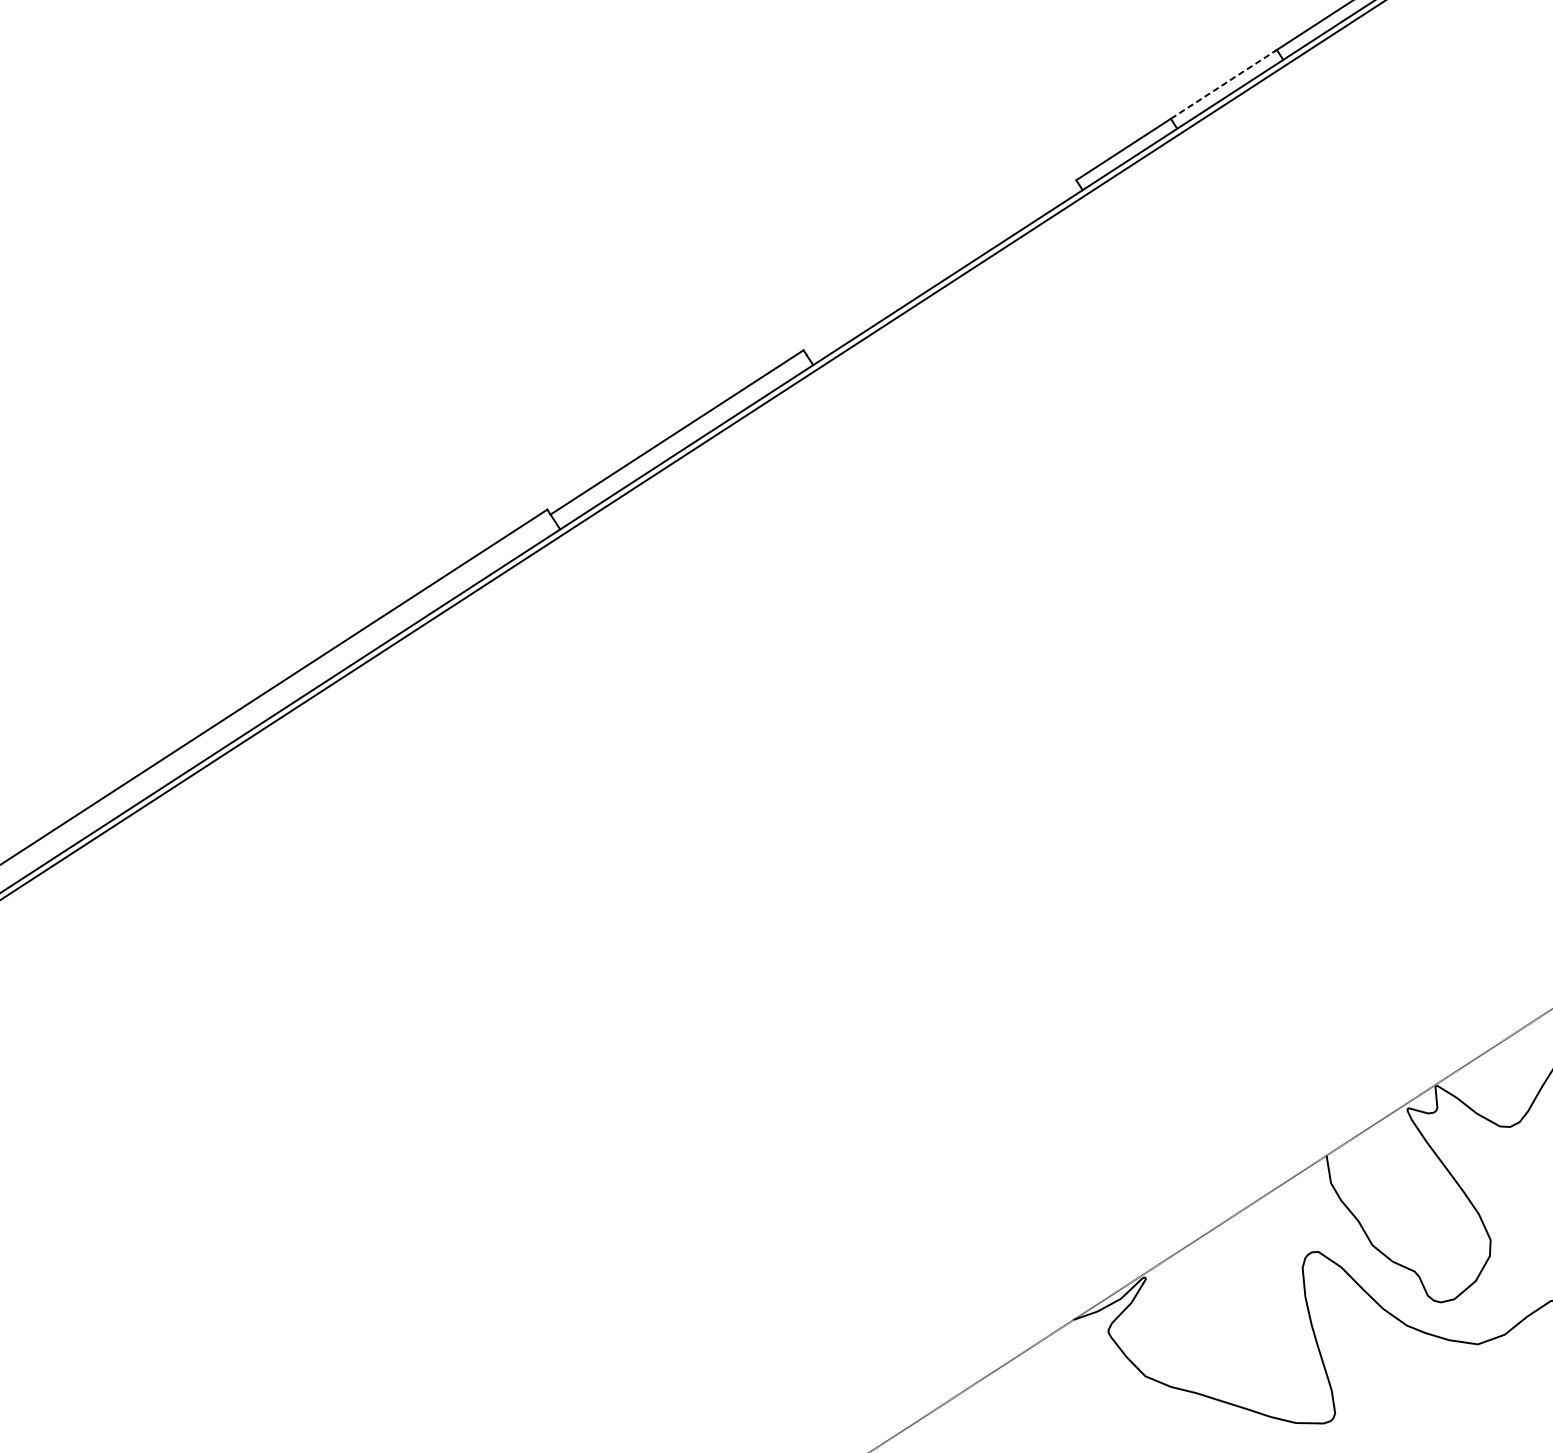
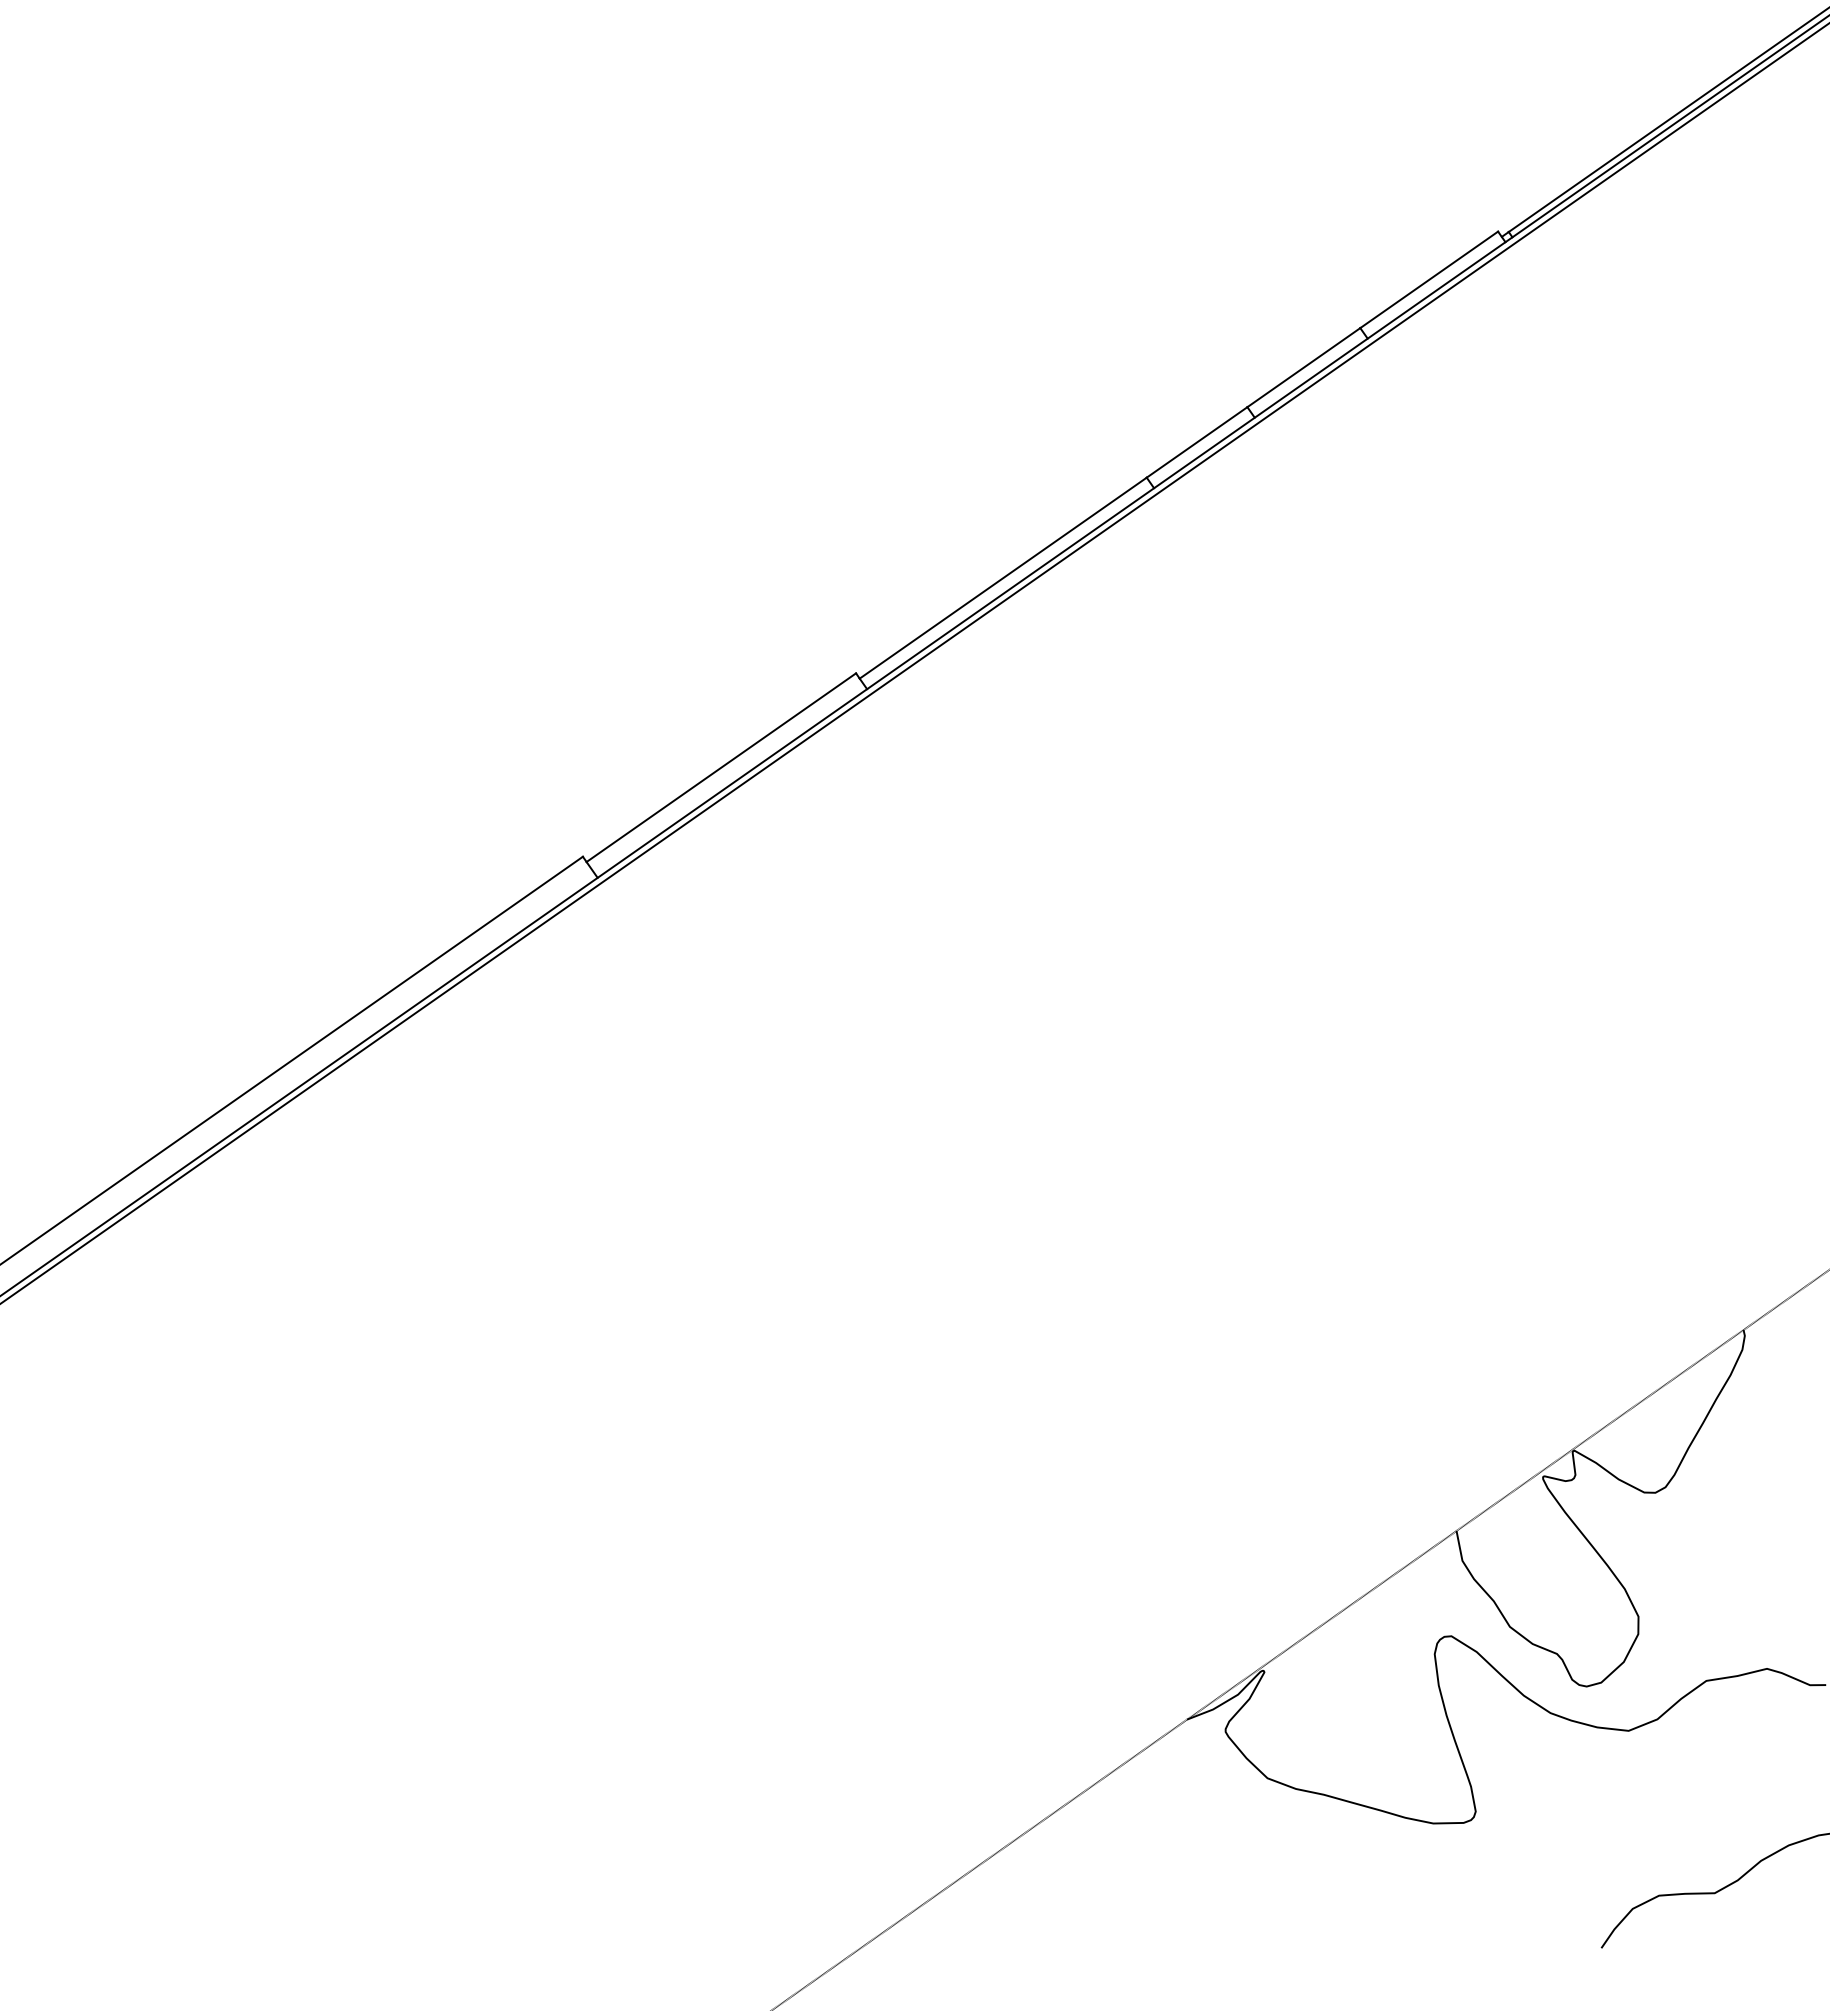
line: (1223, 84) -> (1303, 367), dashed -> solid
line: (940, 267) -> (1002, 577), added

